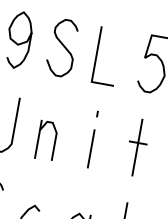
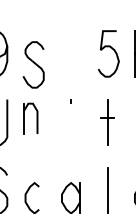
part: (62, 47) -> (33, 64), moved
line: (97, 54) -> (62, 54), removed
part: (46, 140) -> (30, 118), moved
line: (91, 148) -> (71, 129), removed

